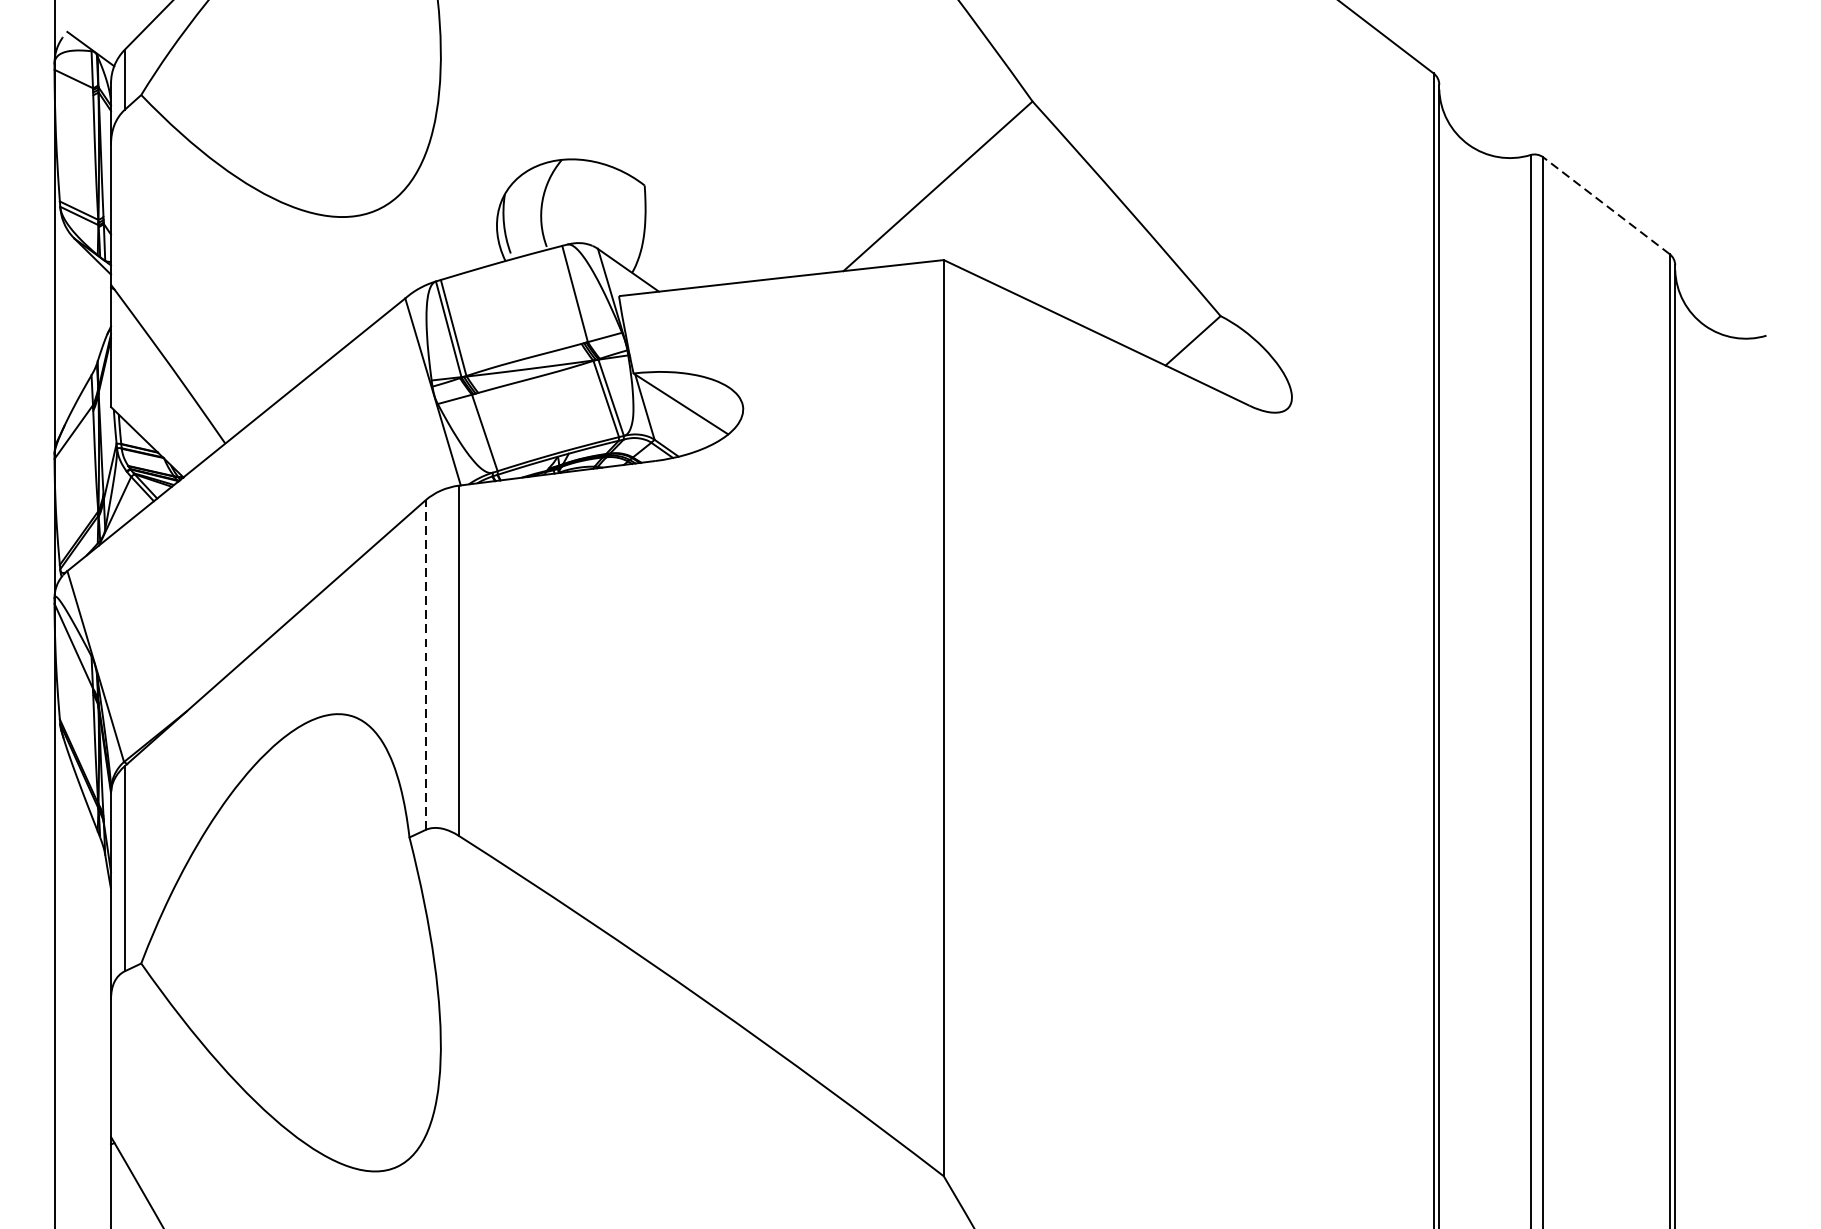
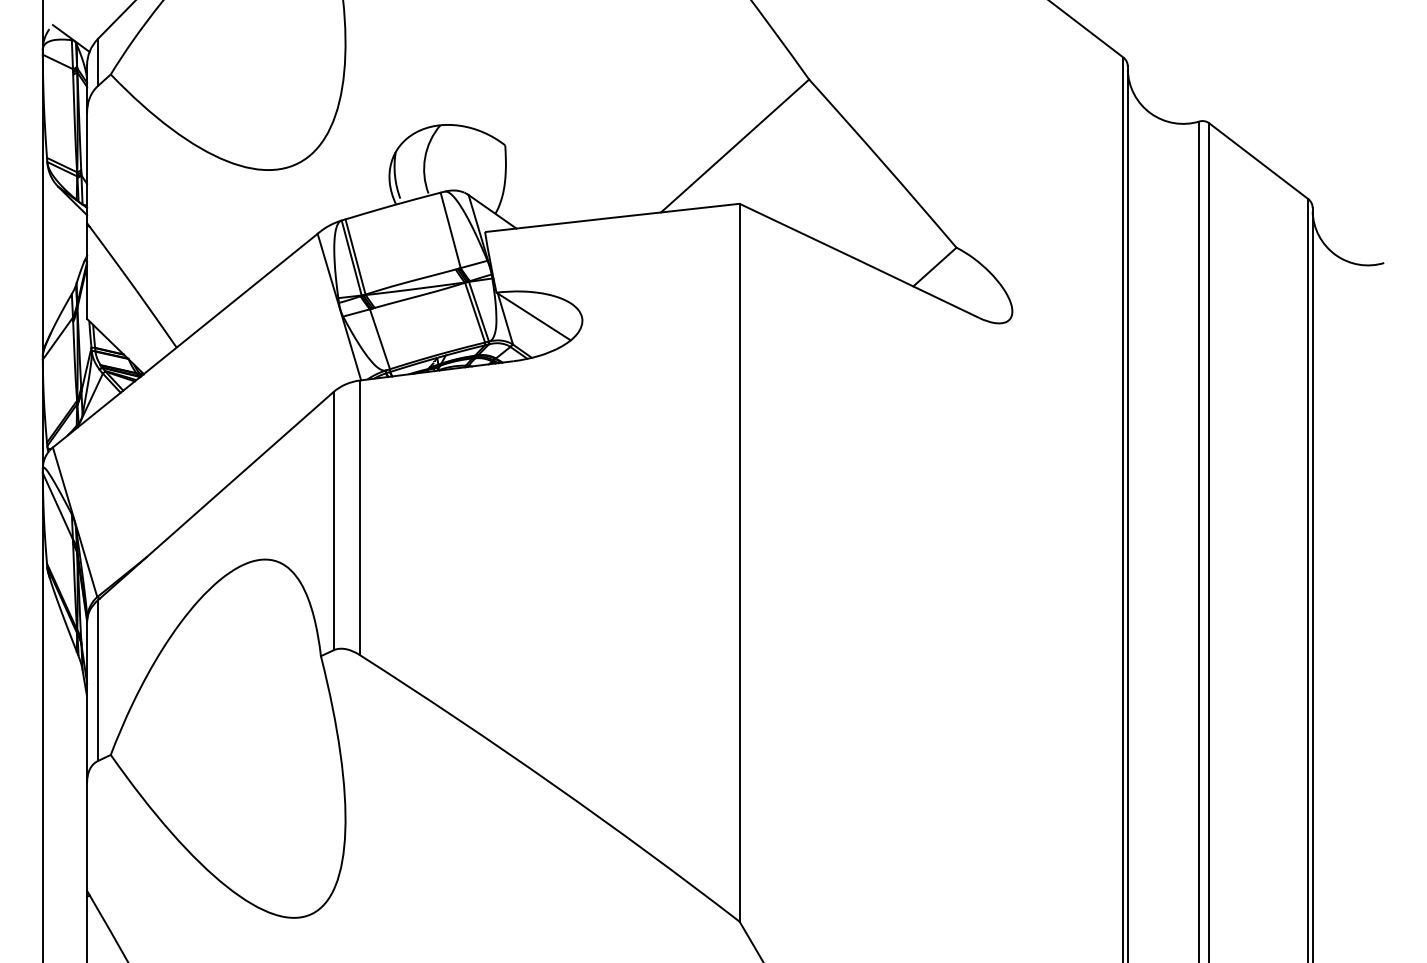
line: (1606, 204) -> (1258, 160), dashed -> solid
line: (425, 664) -> (333, 520), dashed -> solid

